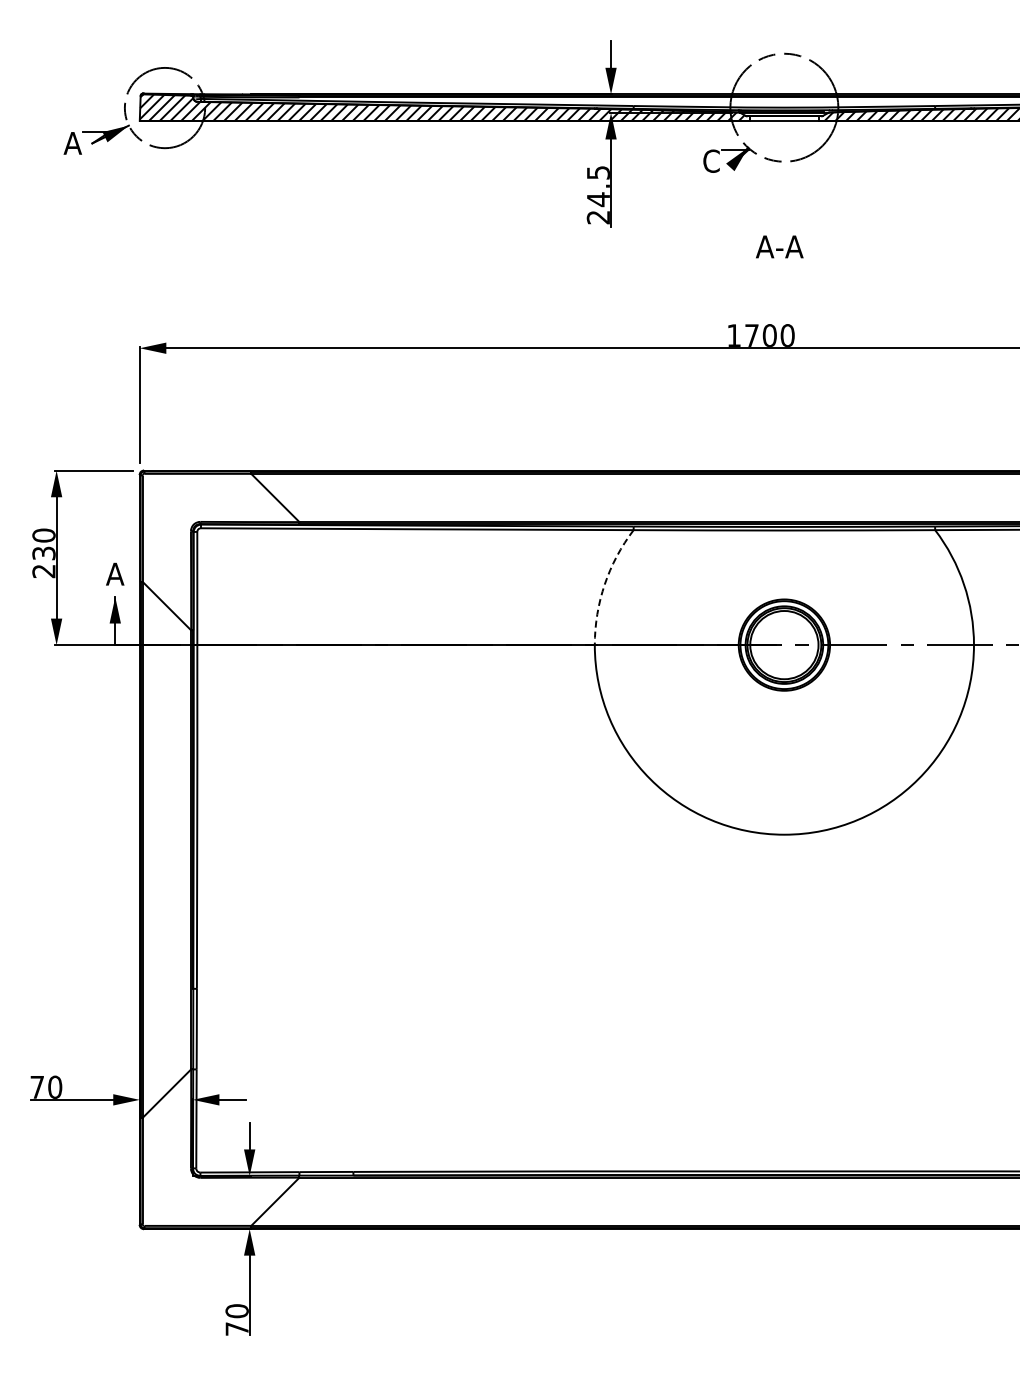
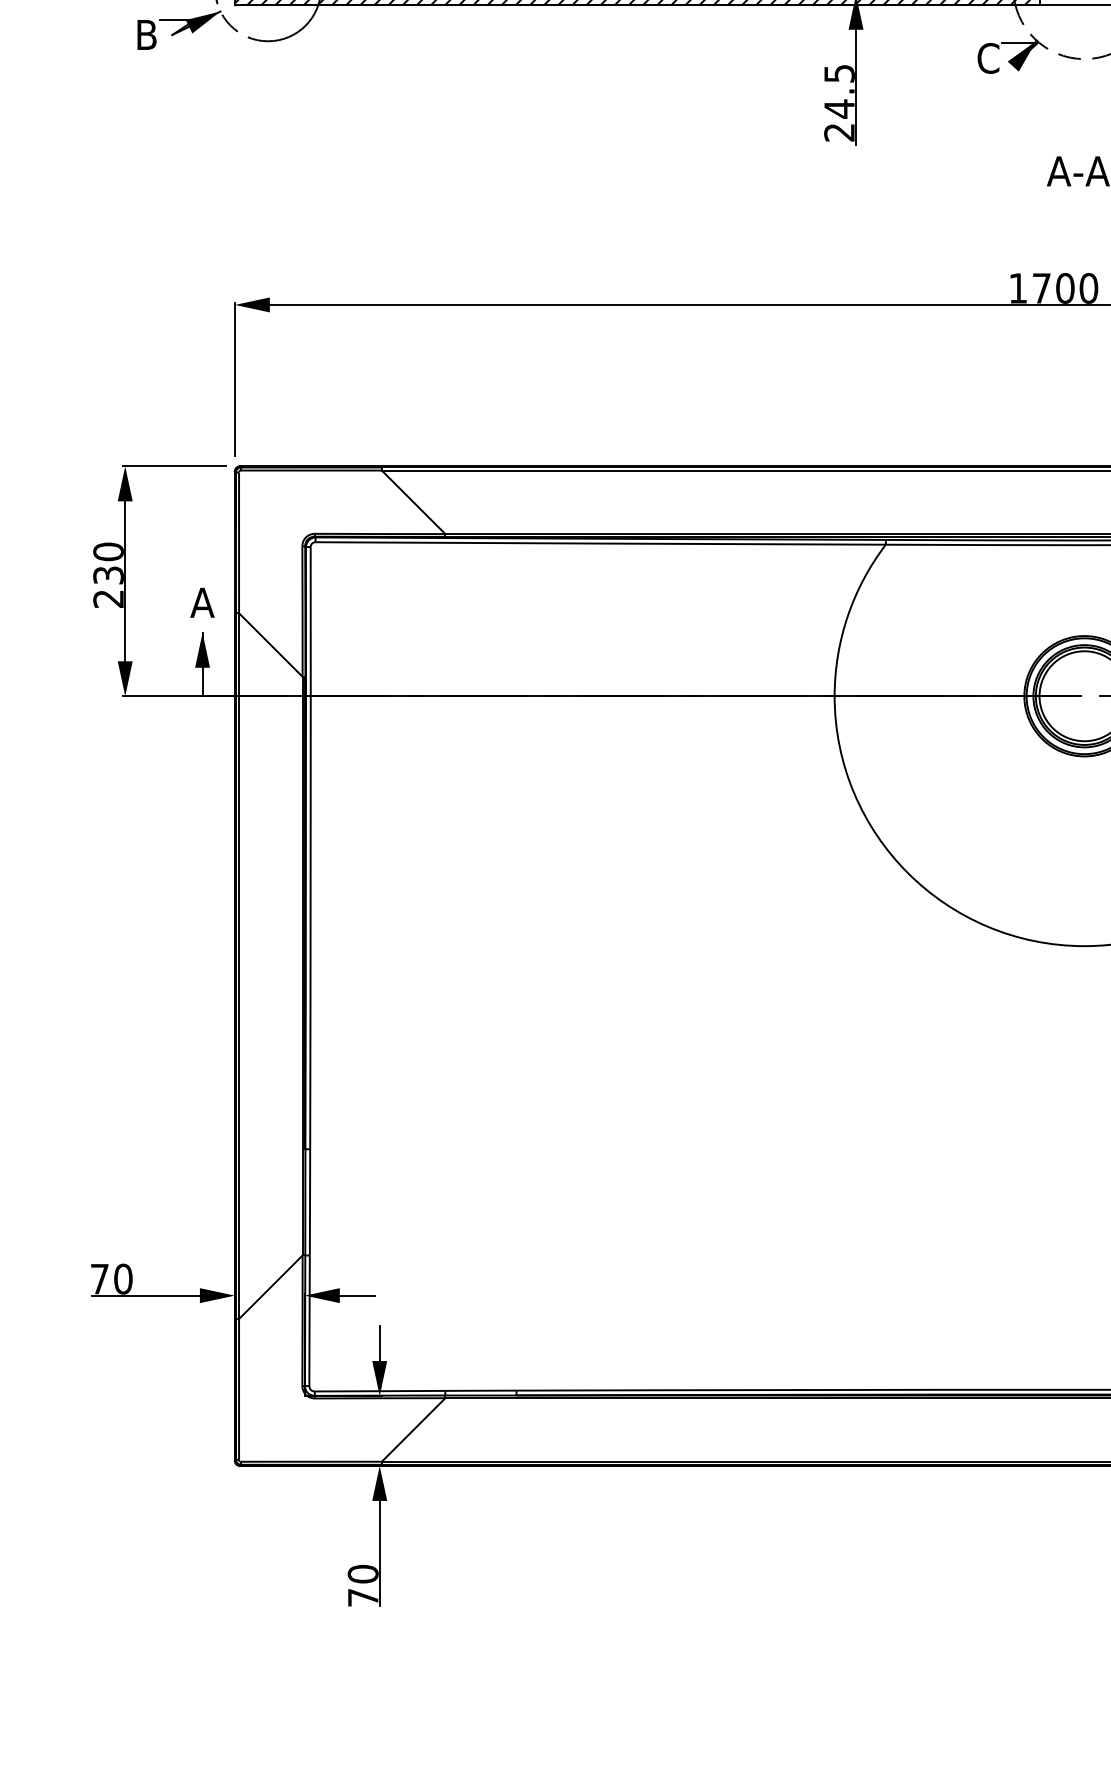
text: (72, 143) -> (146, 35), A -> B
arc: (604, 584) -> (847, 616), dashed -> solid

